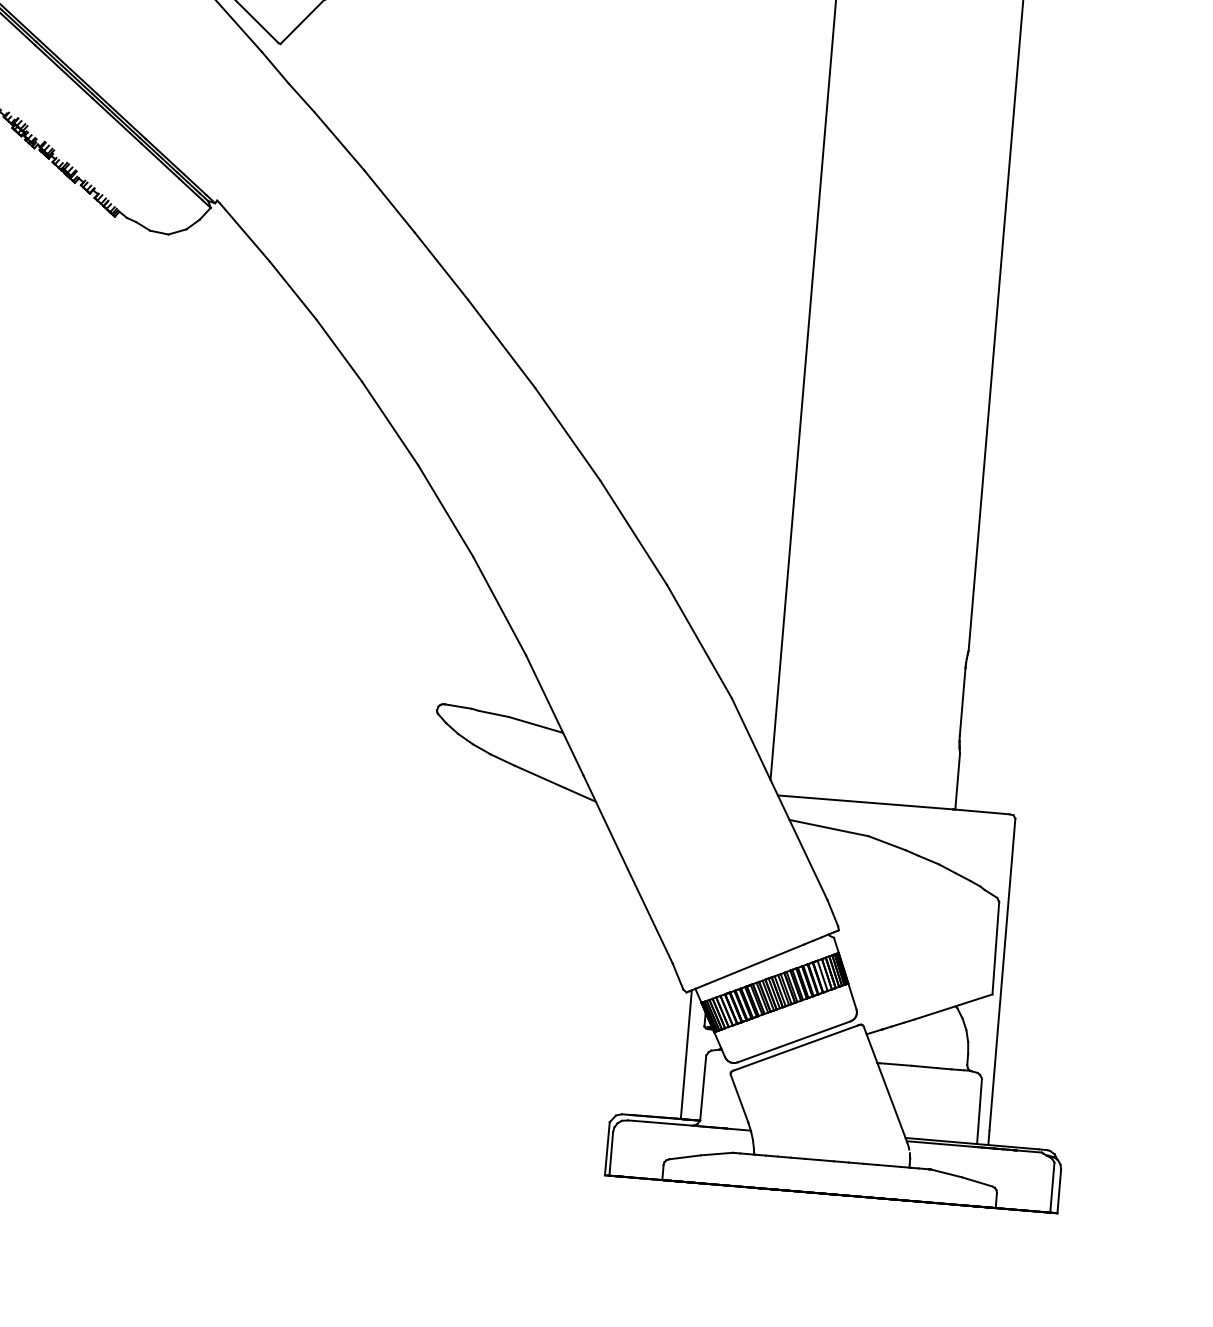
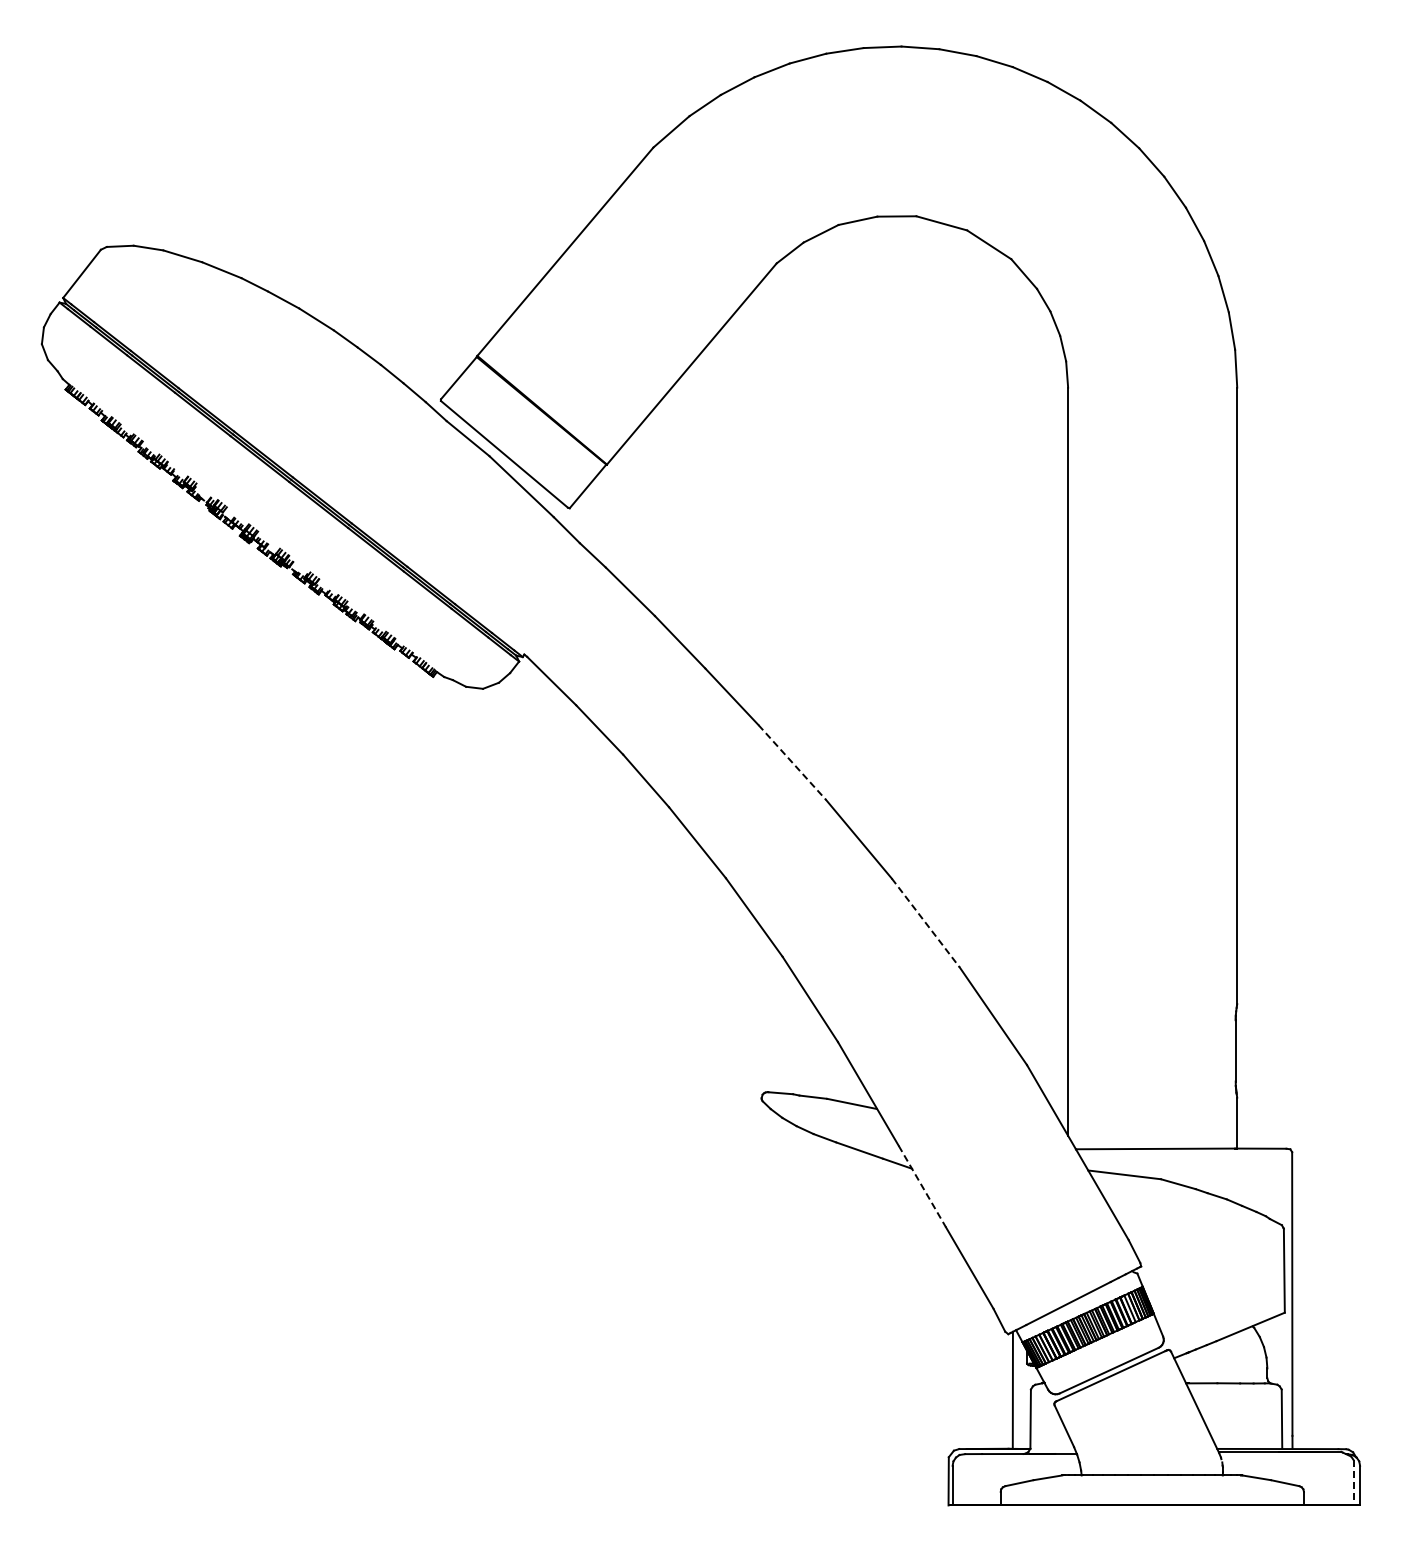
line: (502, 344) -> (792, 762), solid -> dashed
line: (634, 533) -> (926, 923), solid -> dashed
line: (605, 822) -> (922, 1186), solid -> dashed
line: (1052, 1187) -> (1353, 1482), solid -> dashed

